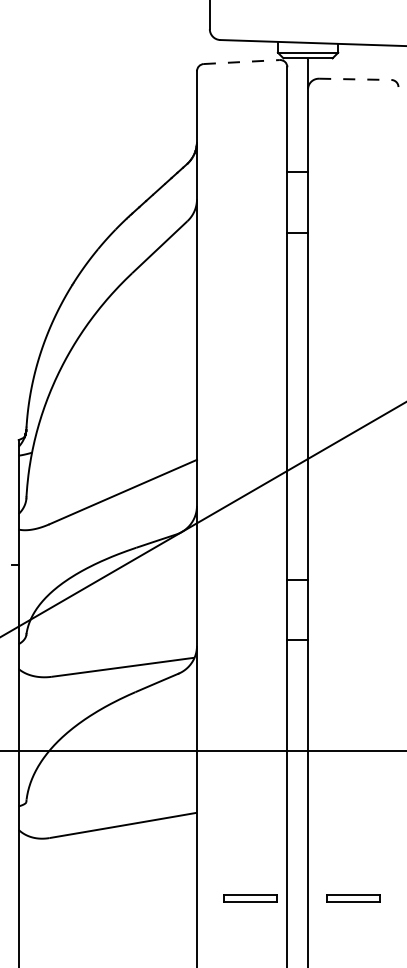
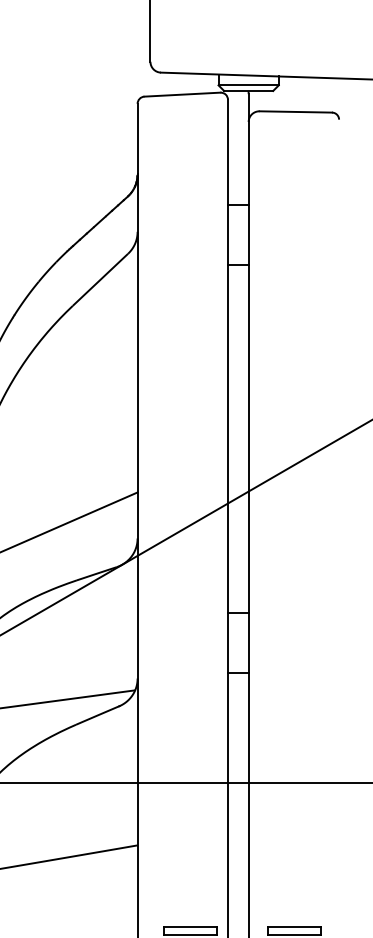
line: (242, 62) -> (183, 95), dashed -> solid
line: (355, 79) -> (296, 112), dashed -> solid

